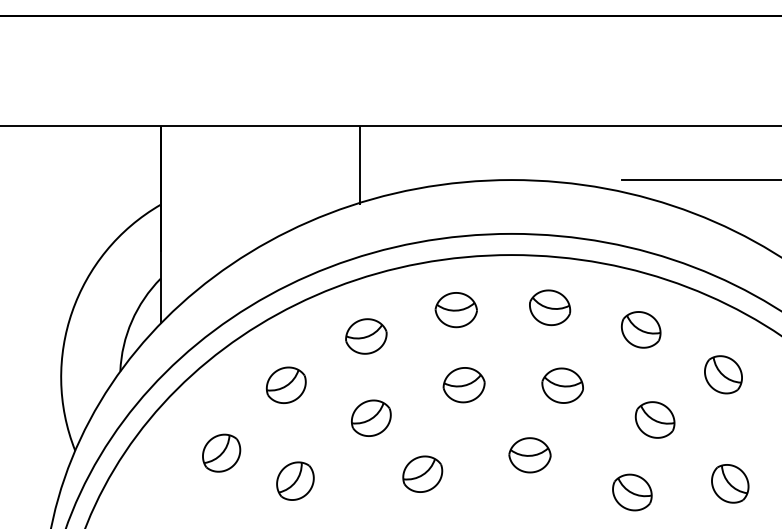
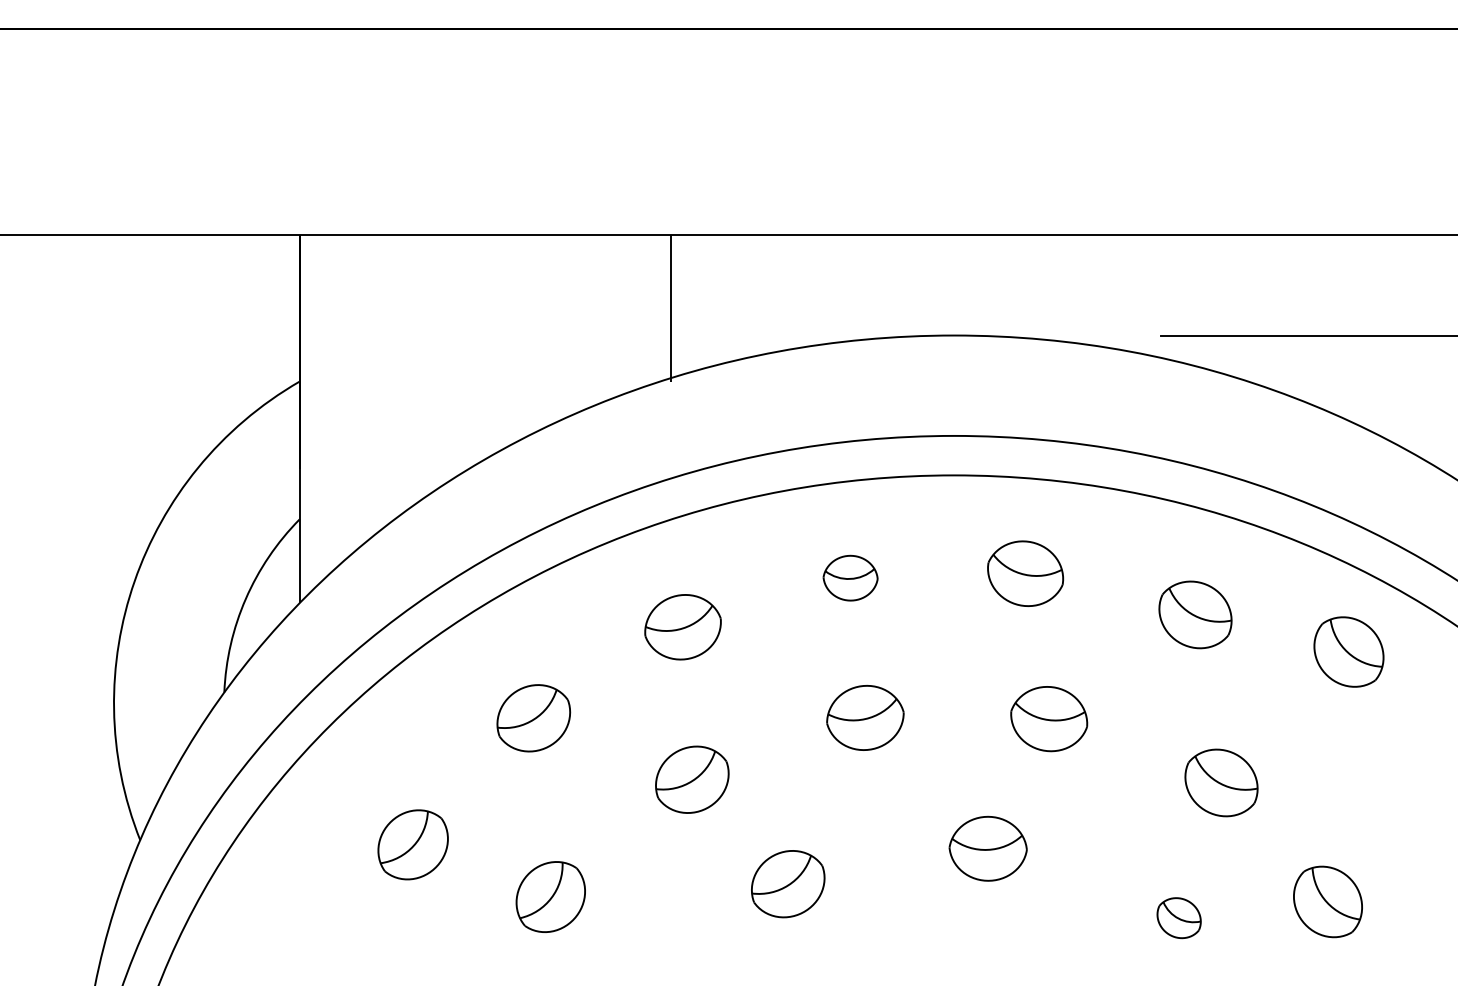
part: (455, 310) -> (849, 578), size x0.7
part: (723, 374) -> (1348, 651), moved
part: (730, 483) -> (1328, 901), moved
part: (632, 492) -> (1179, 918), size x0.6

